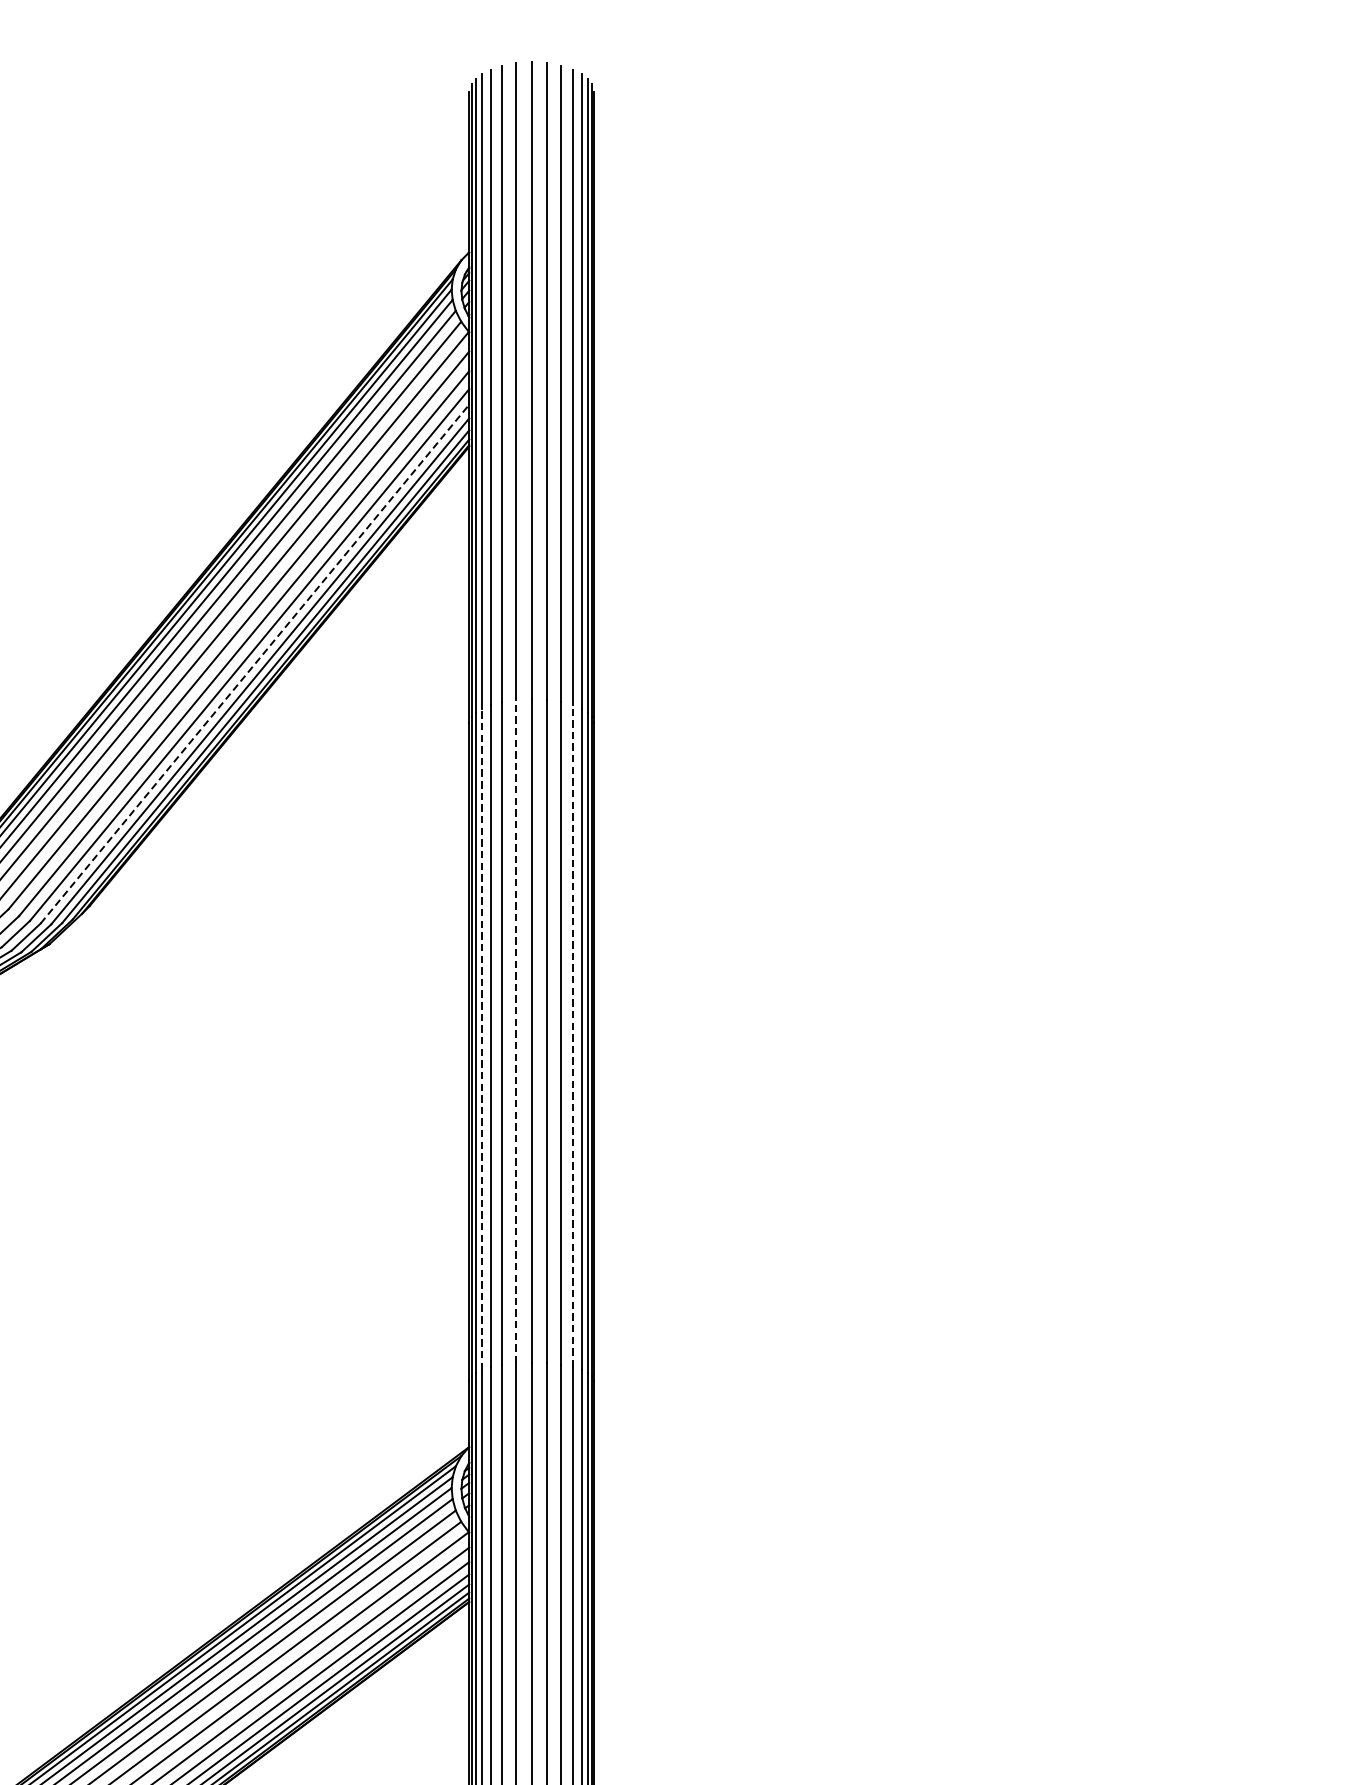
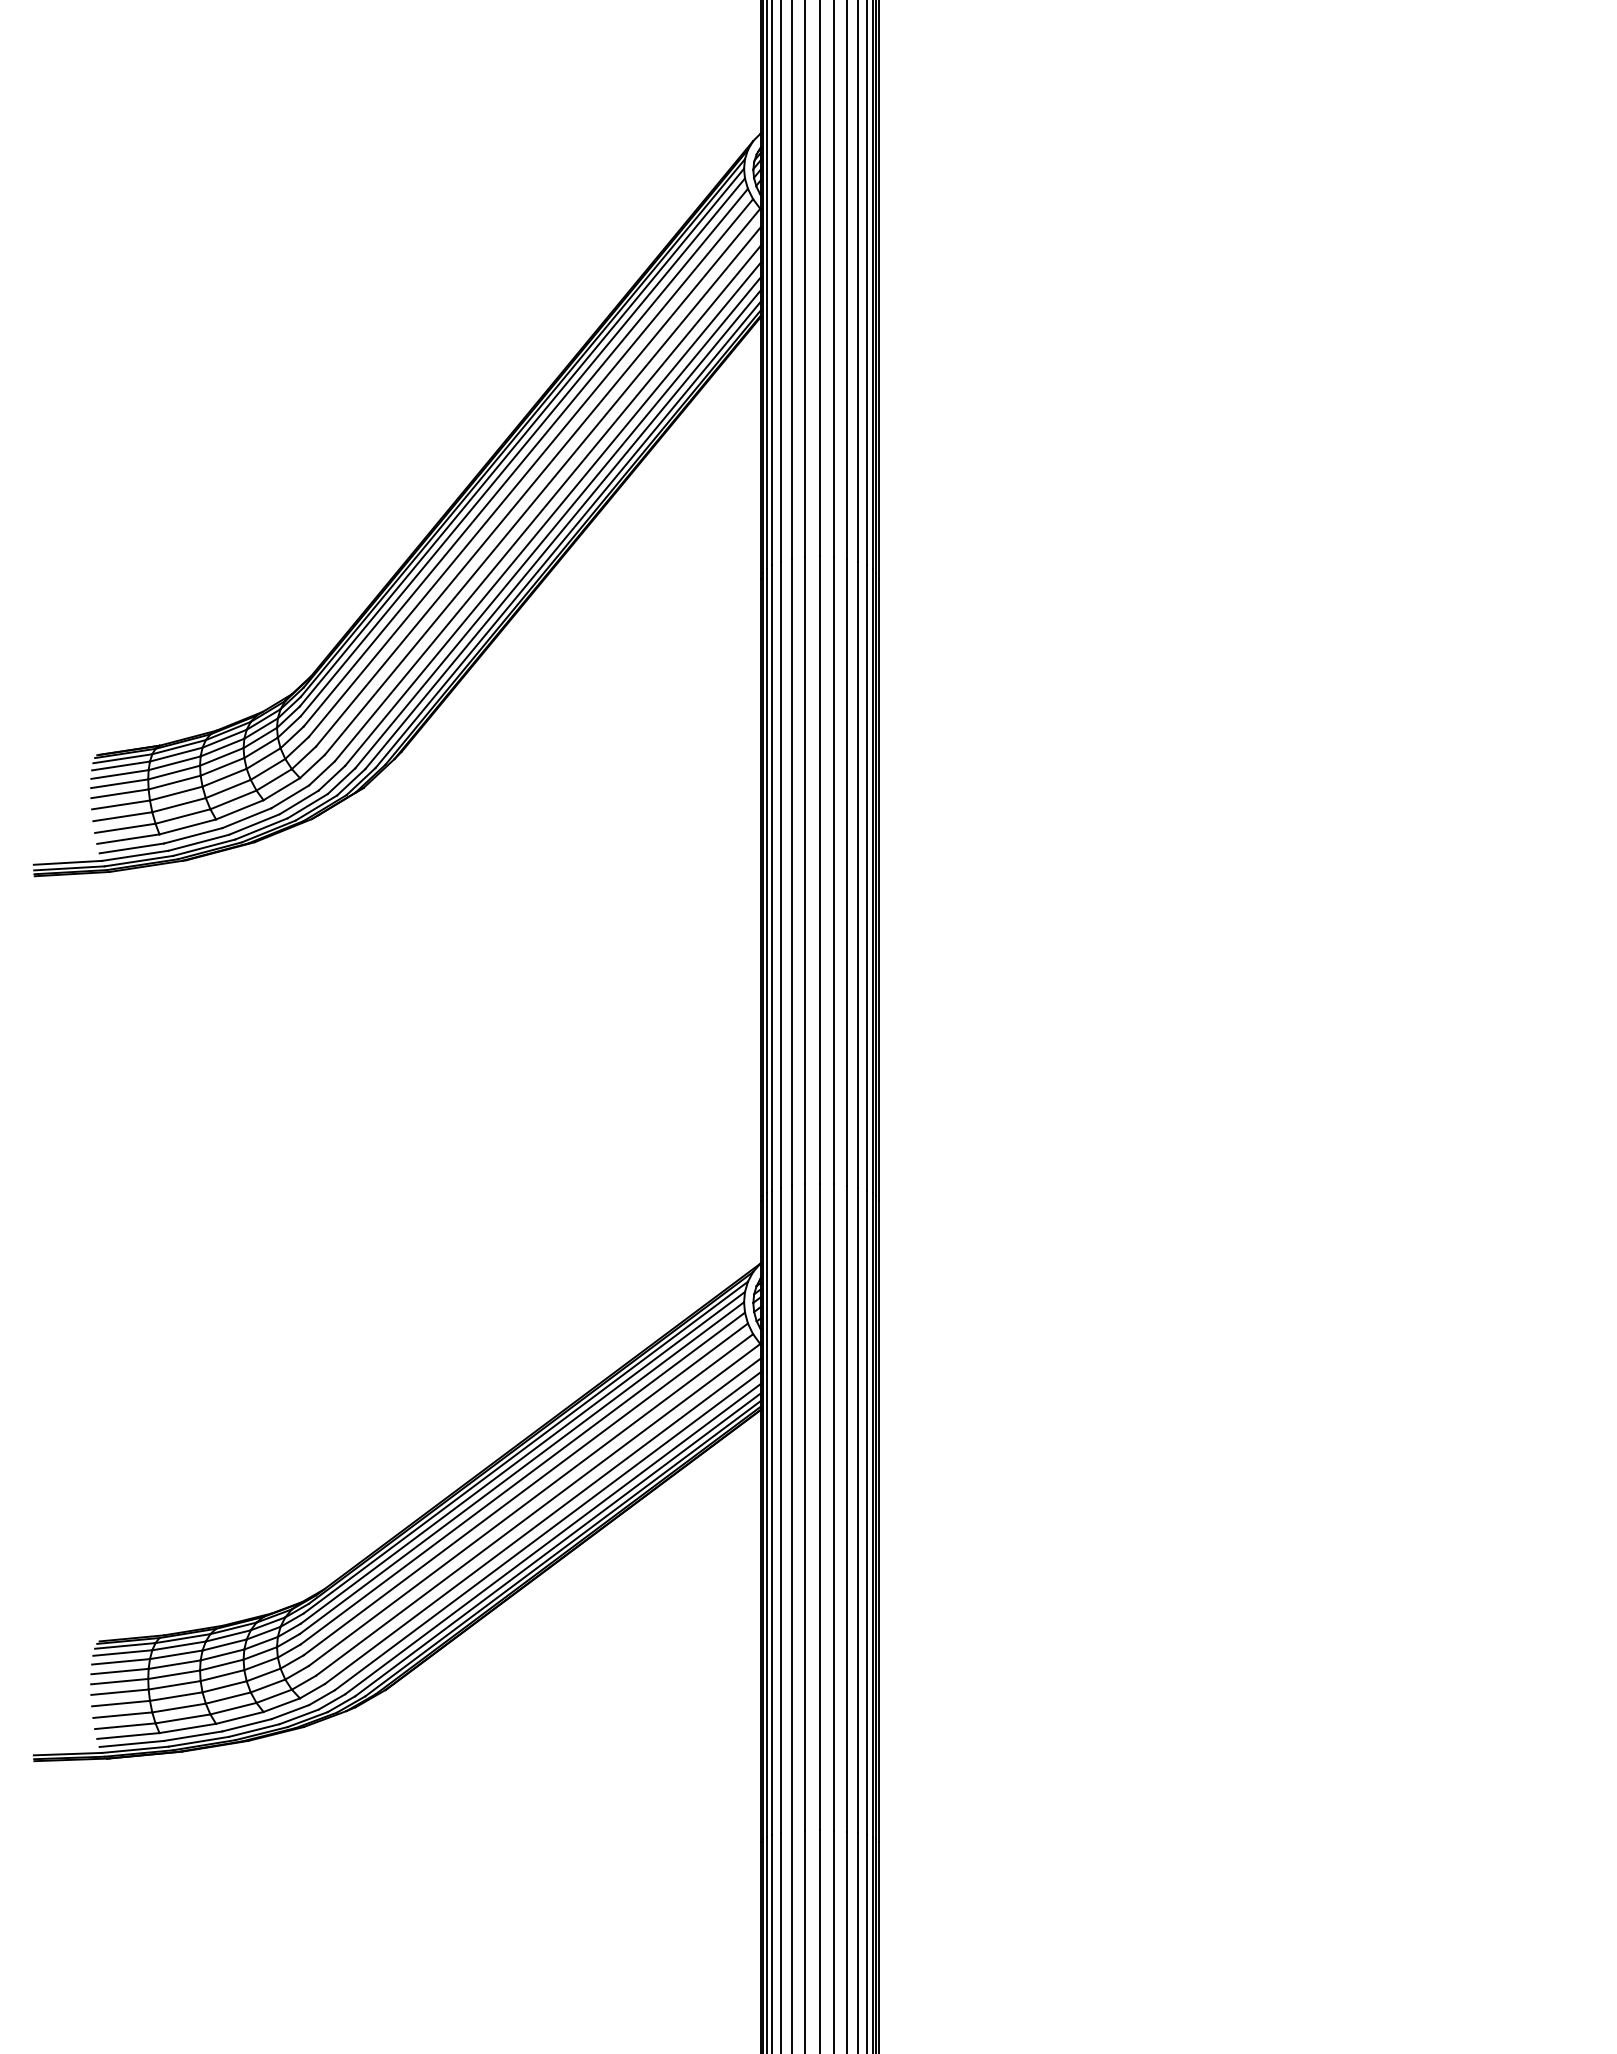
line: (255, 663) -> (558, 522), dashed -> solid
line: (516, 1031) -> (805, 870), dashed -> solid
line: (572, 1035) -> (858, 874), dashed -> solid
line: (481, 1038) -> (772, 877), dashed -> solid

